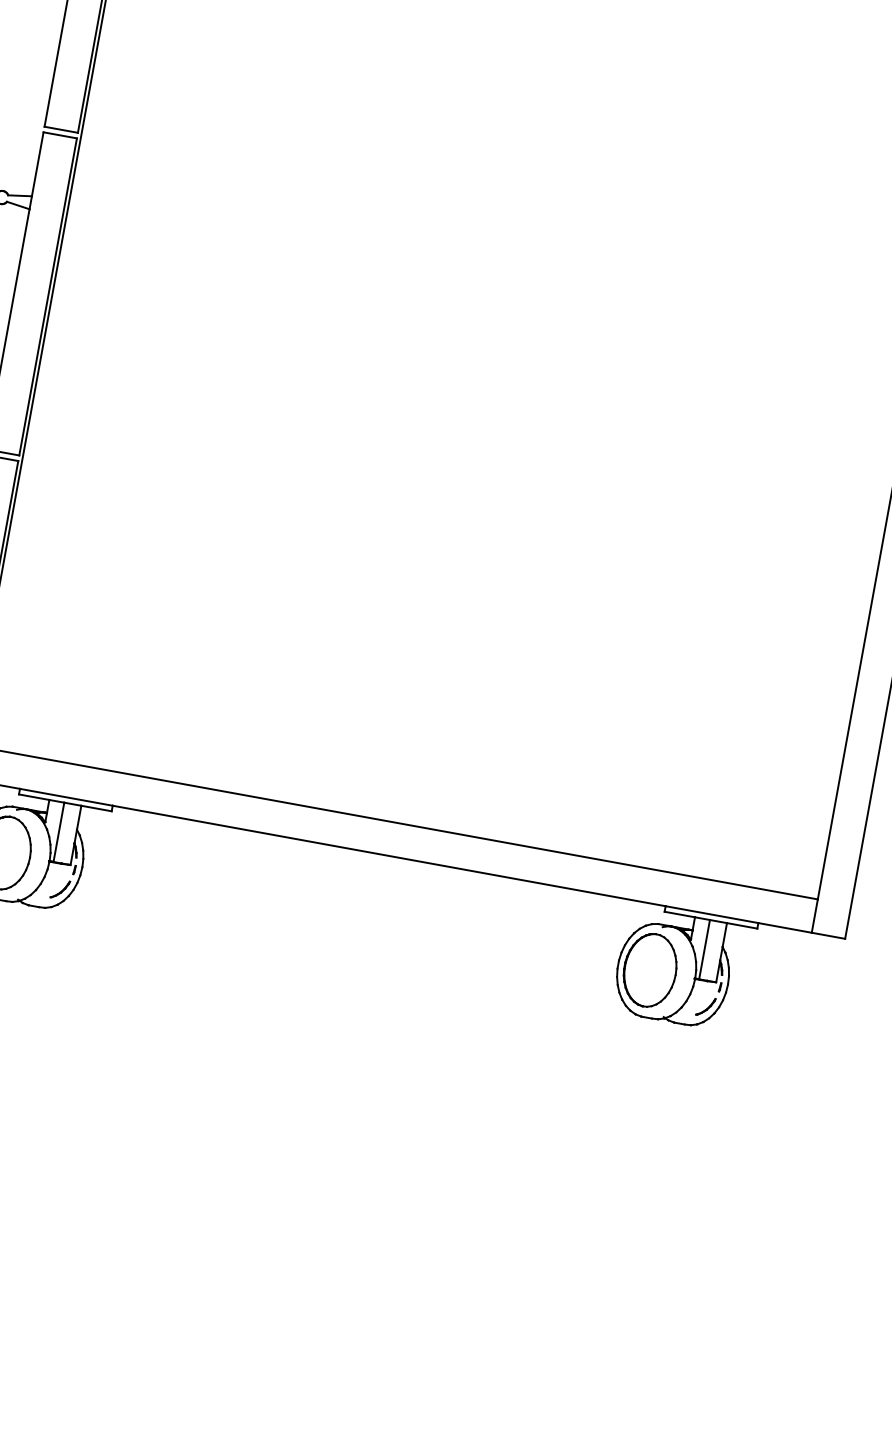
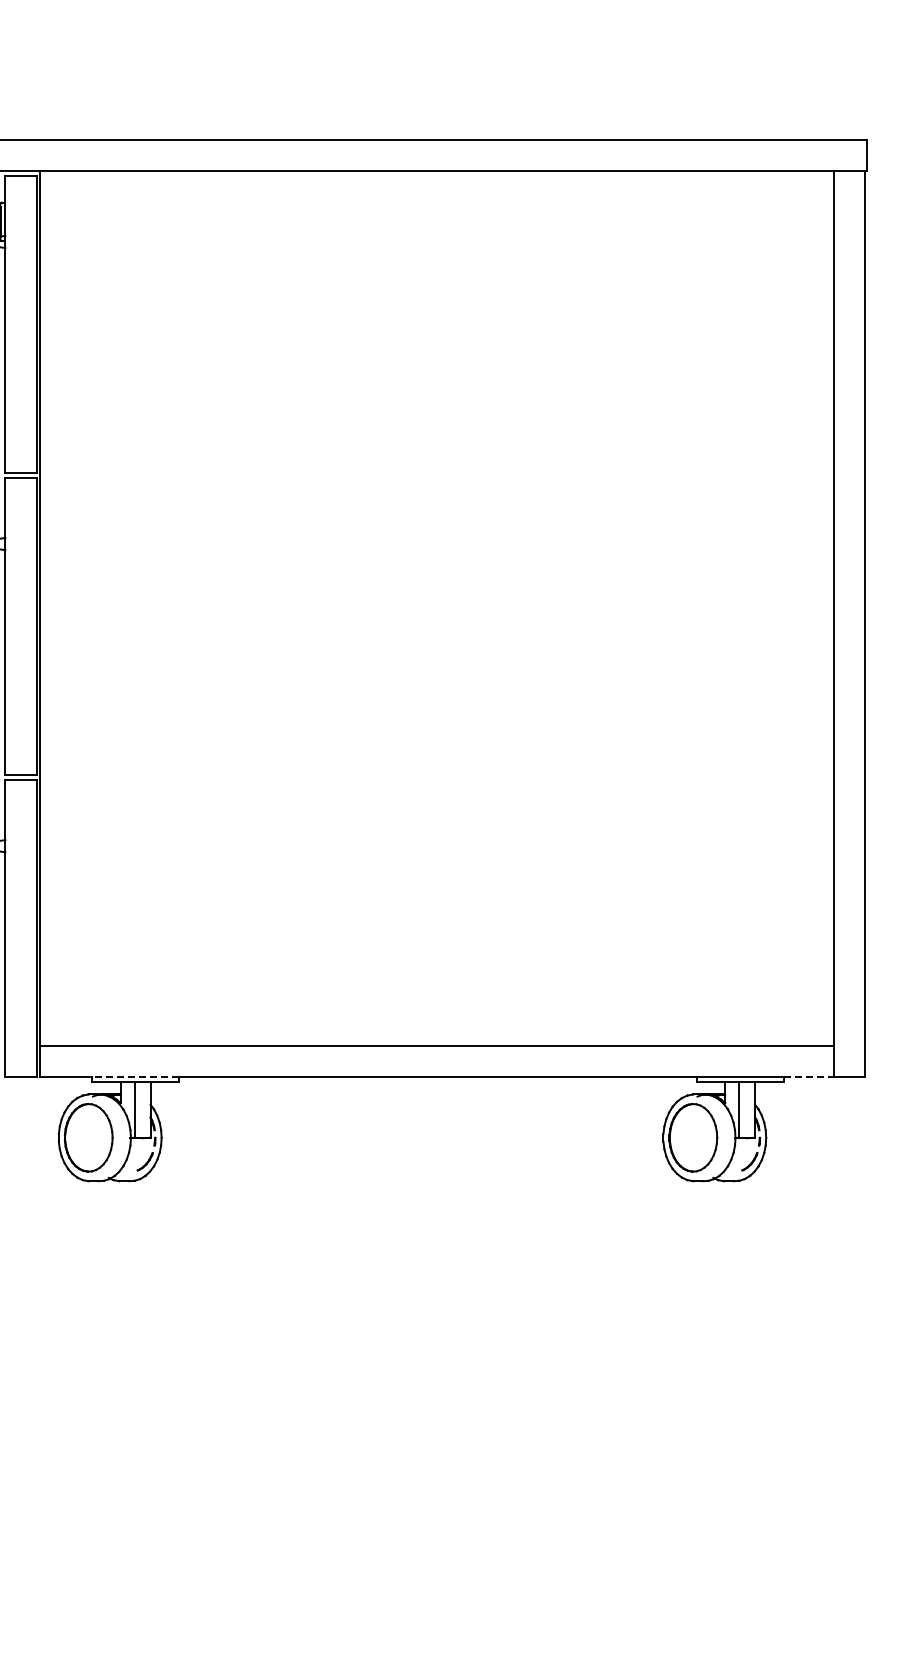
line: (66, 797) -> (135, 1077), solid -> dashed
line: (785, 928) -> (809, 1077), solid -> dashed

